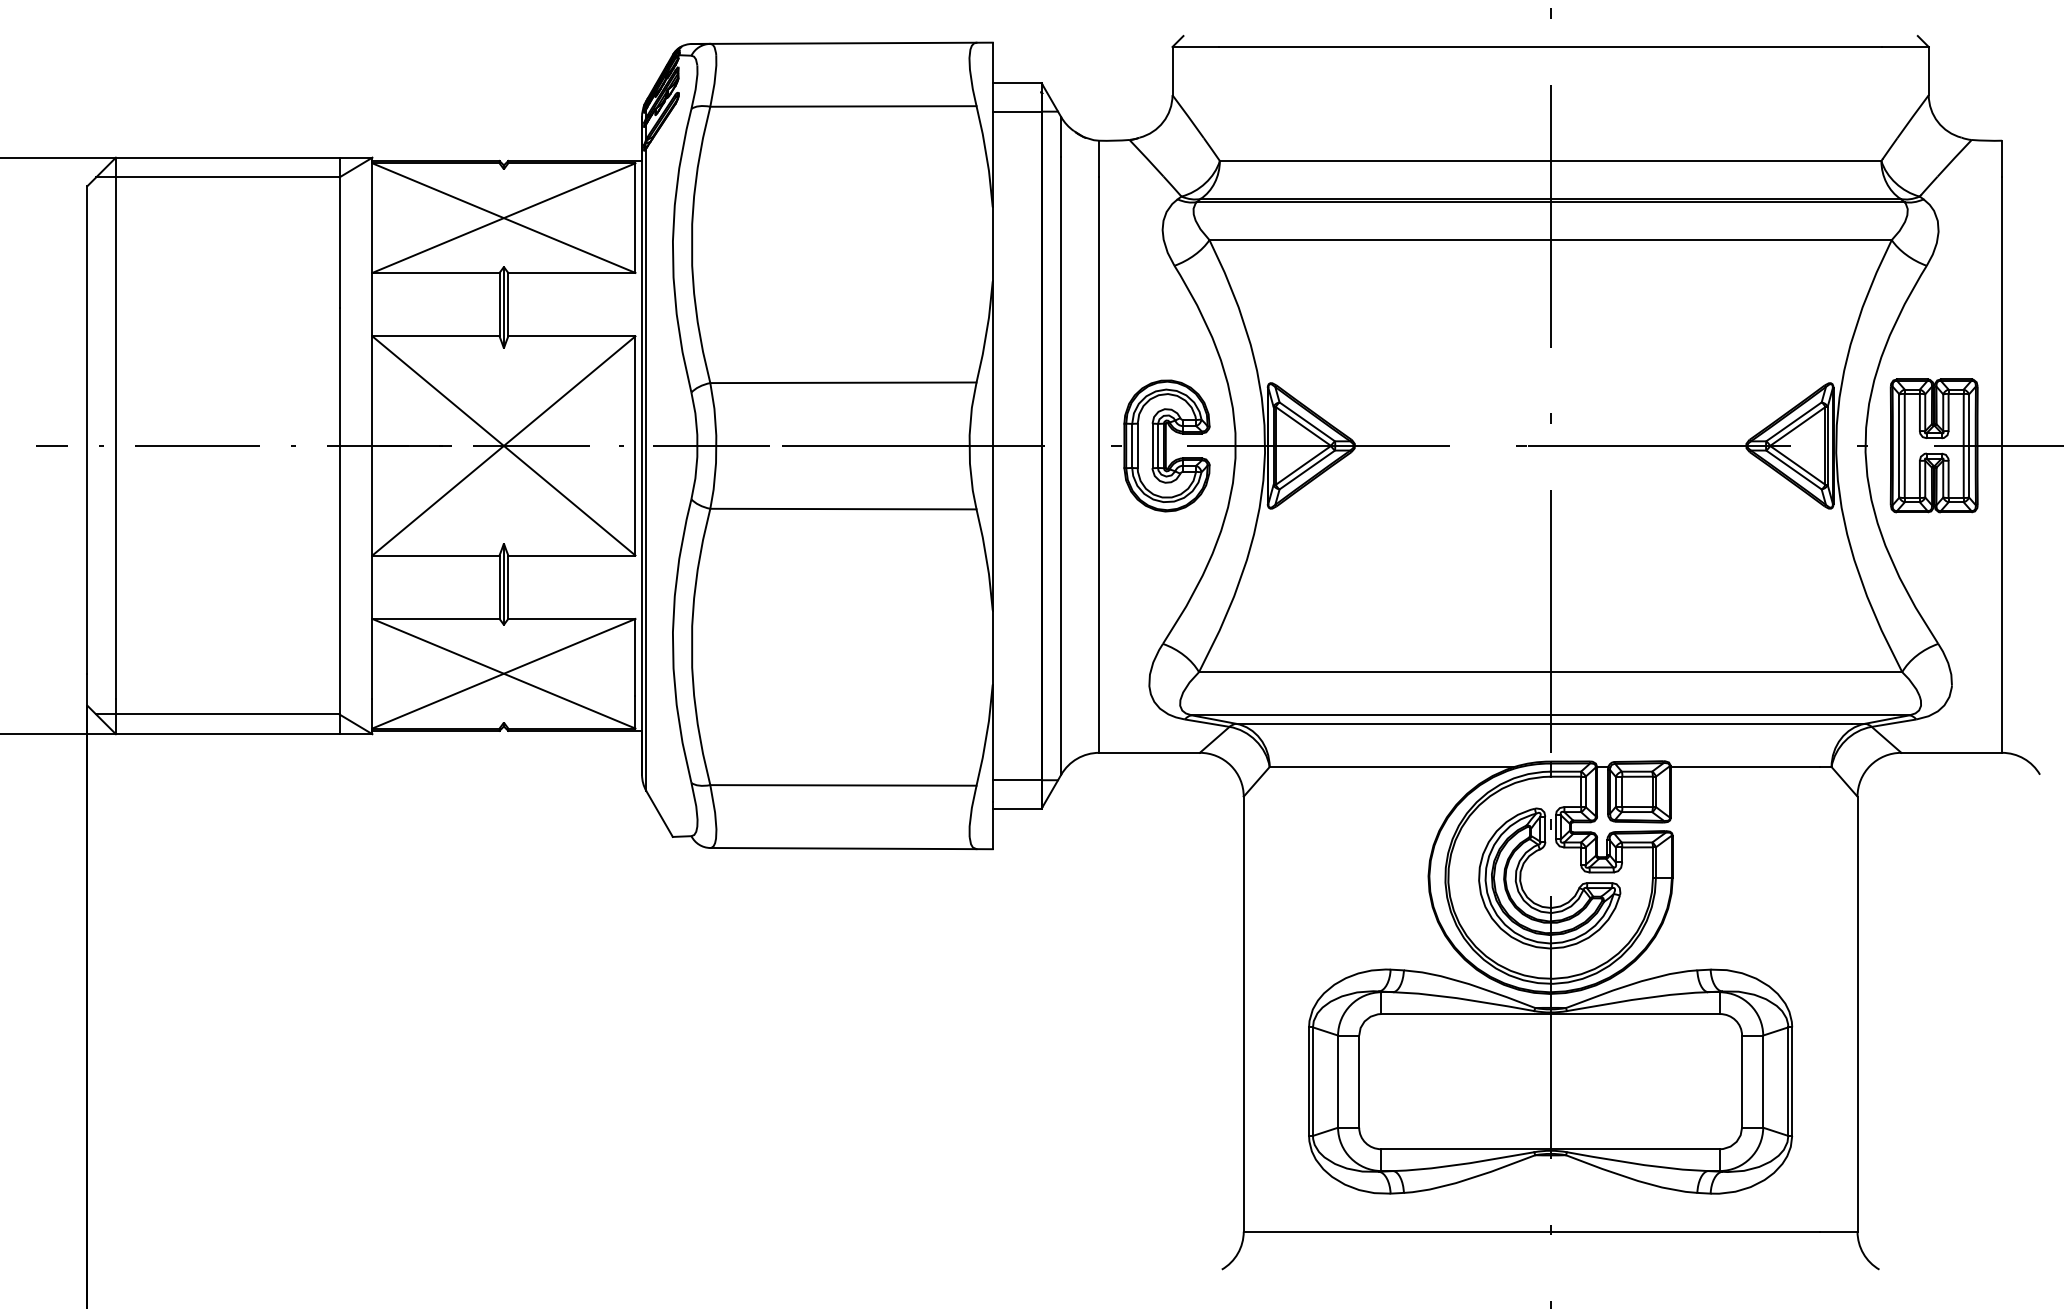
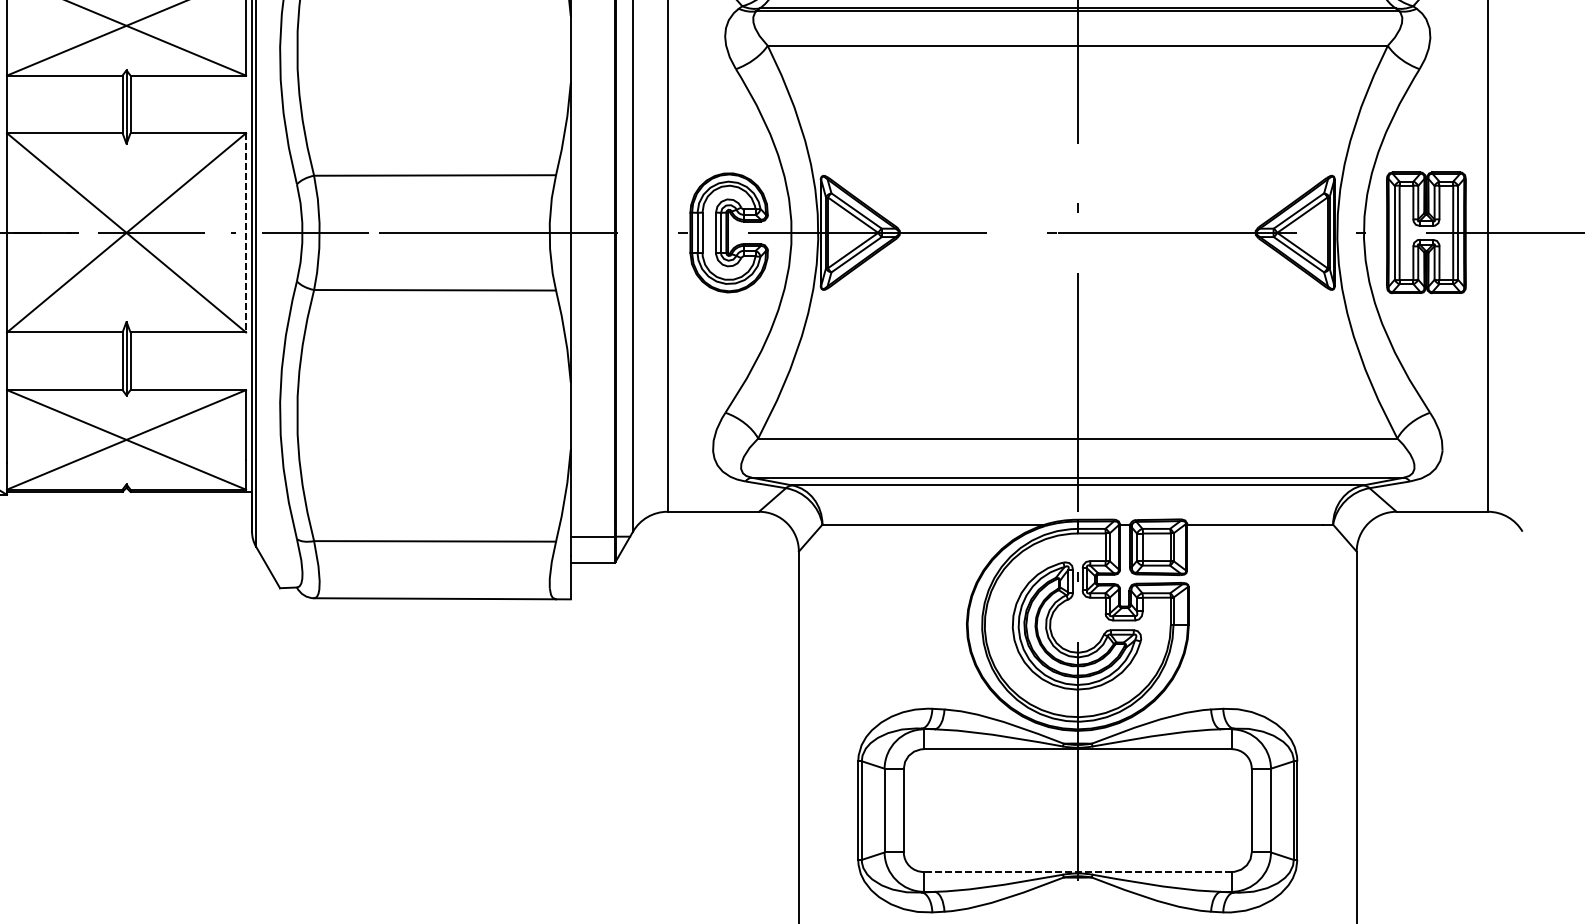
line: (635, 445) -> (246, 232), solid -> dashed
line: (1550, 1149) -> (1077, 872), solid -> dashed

